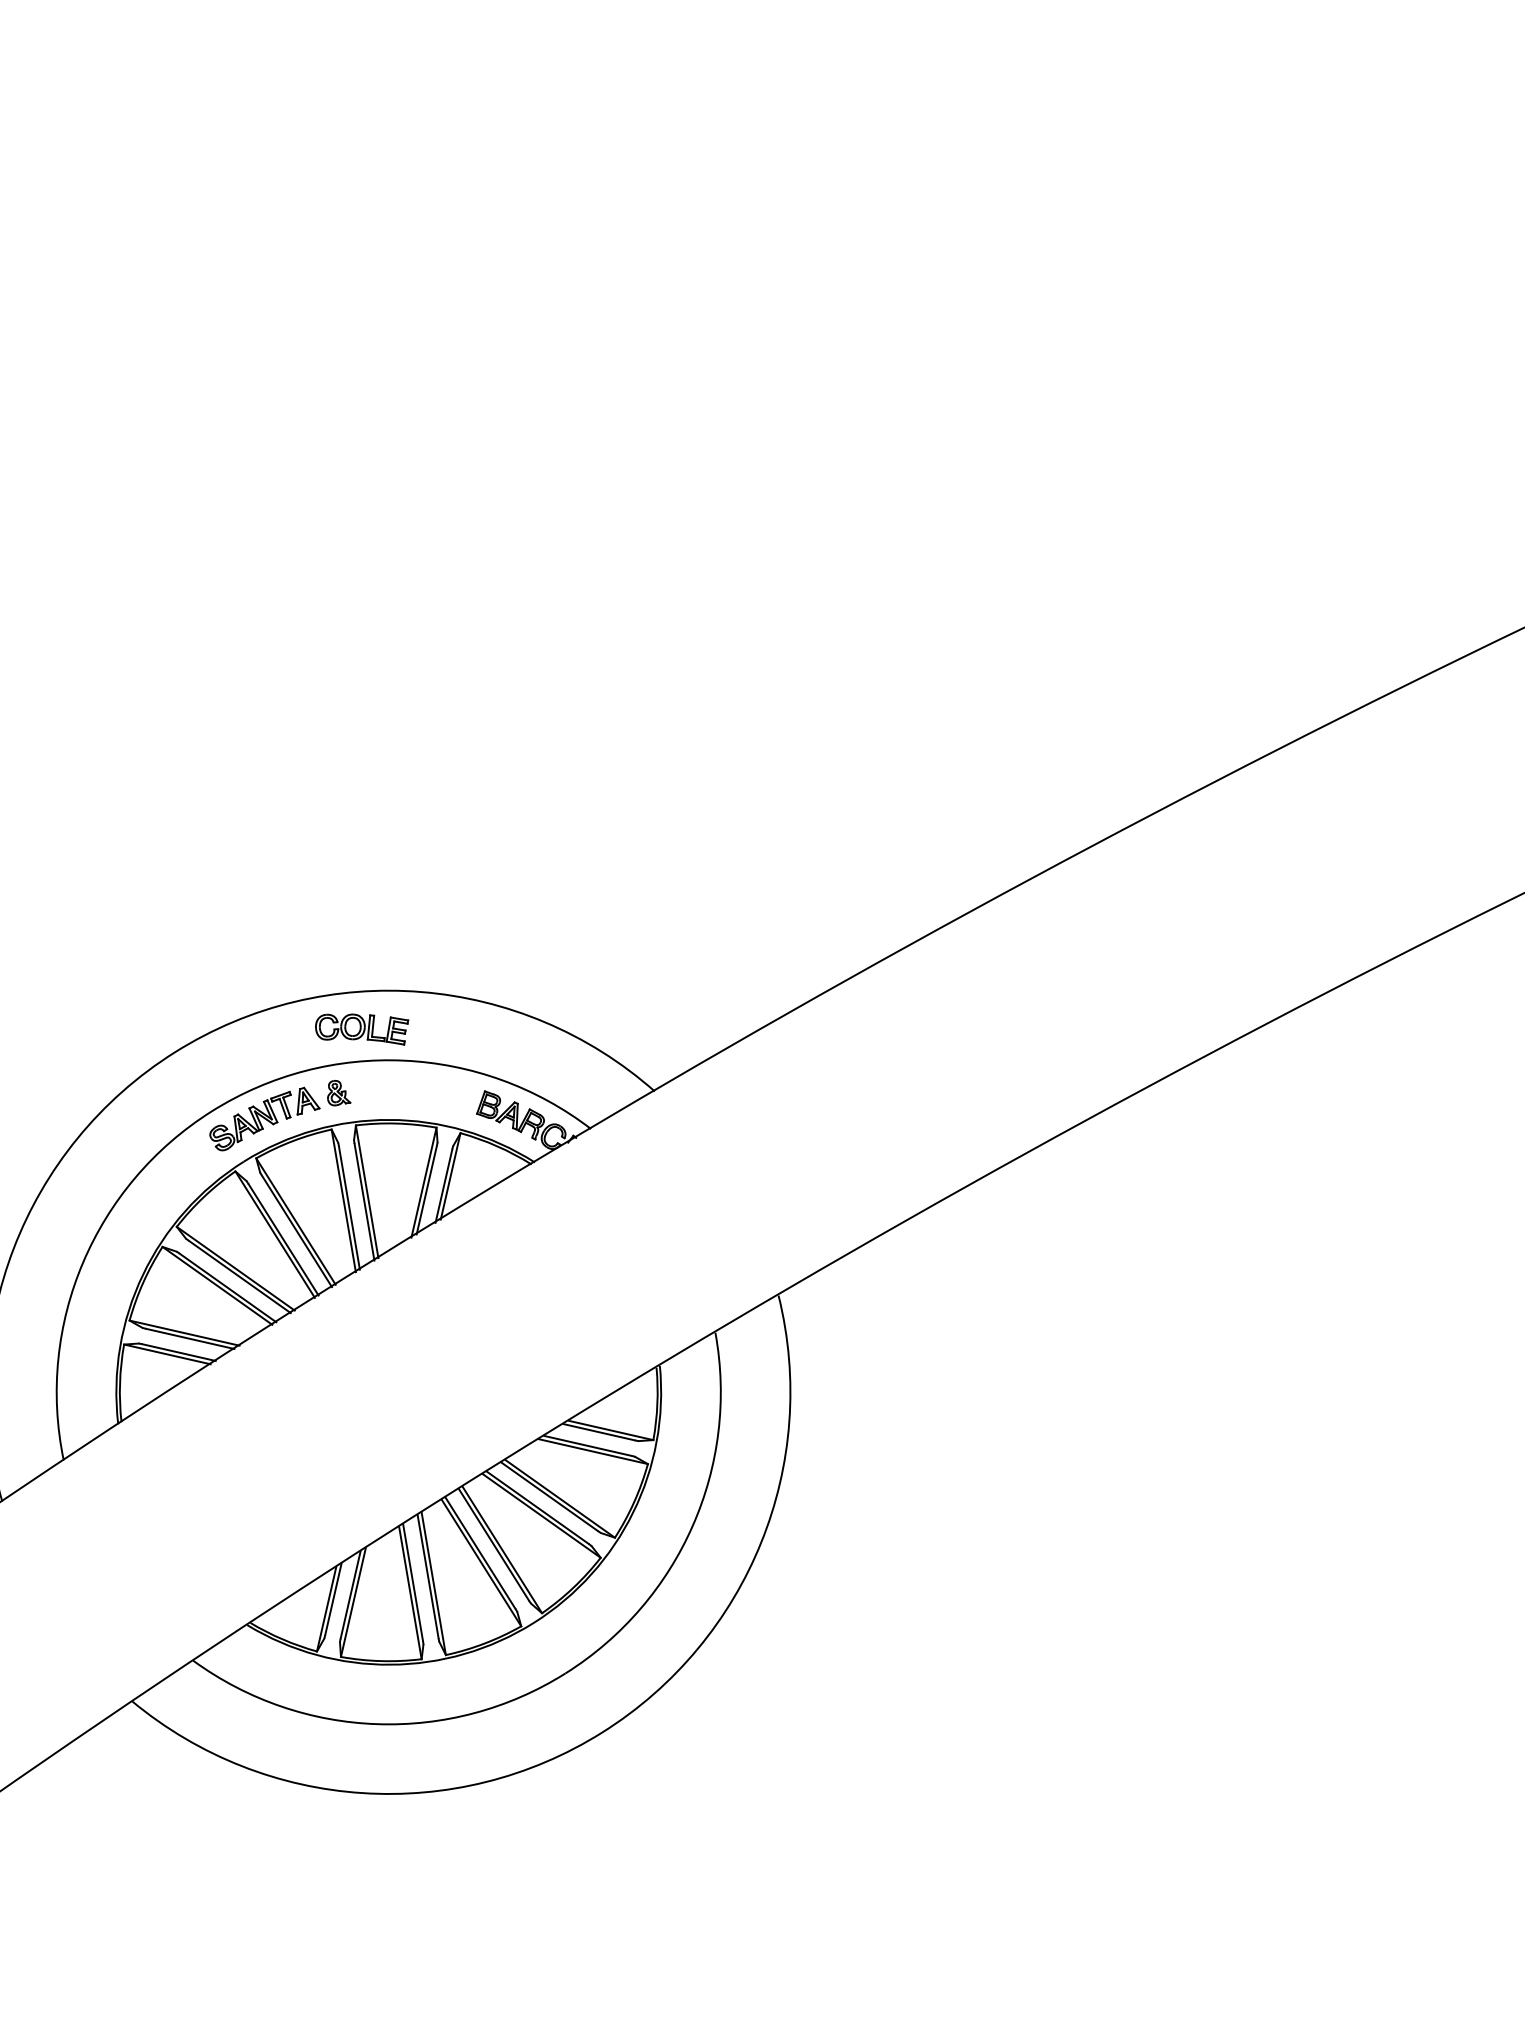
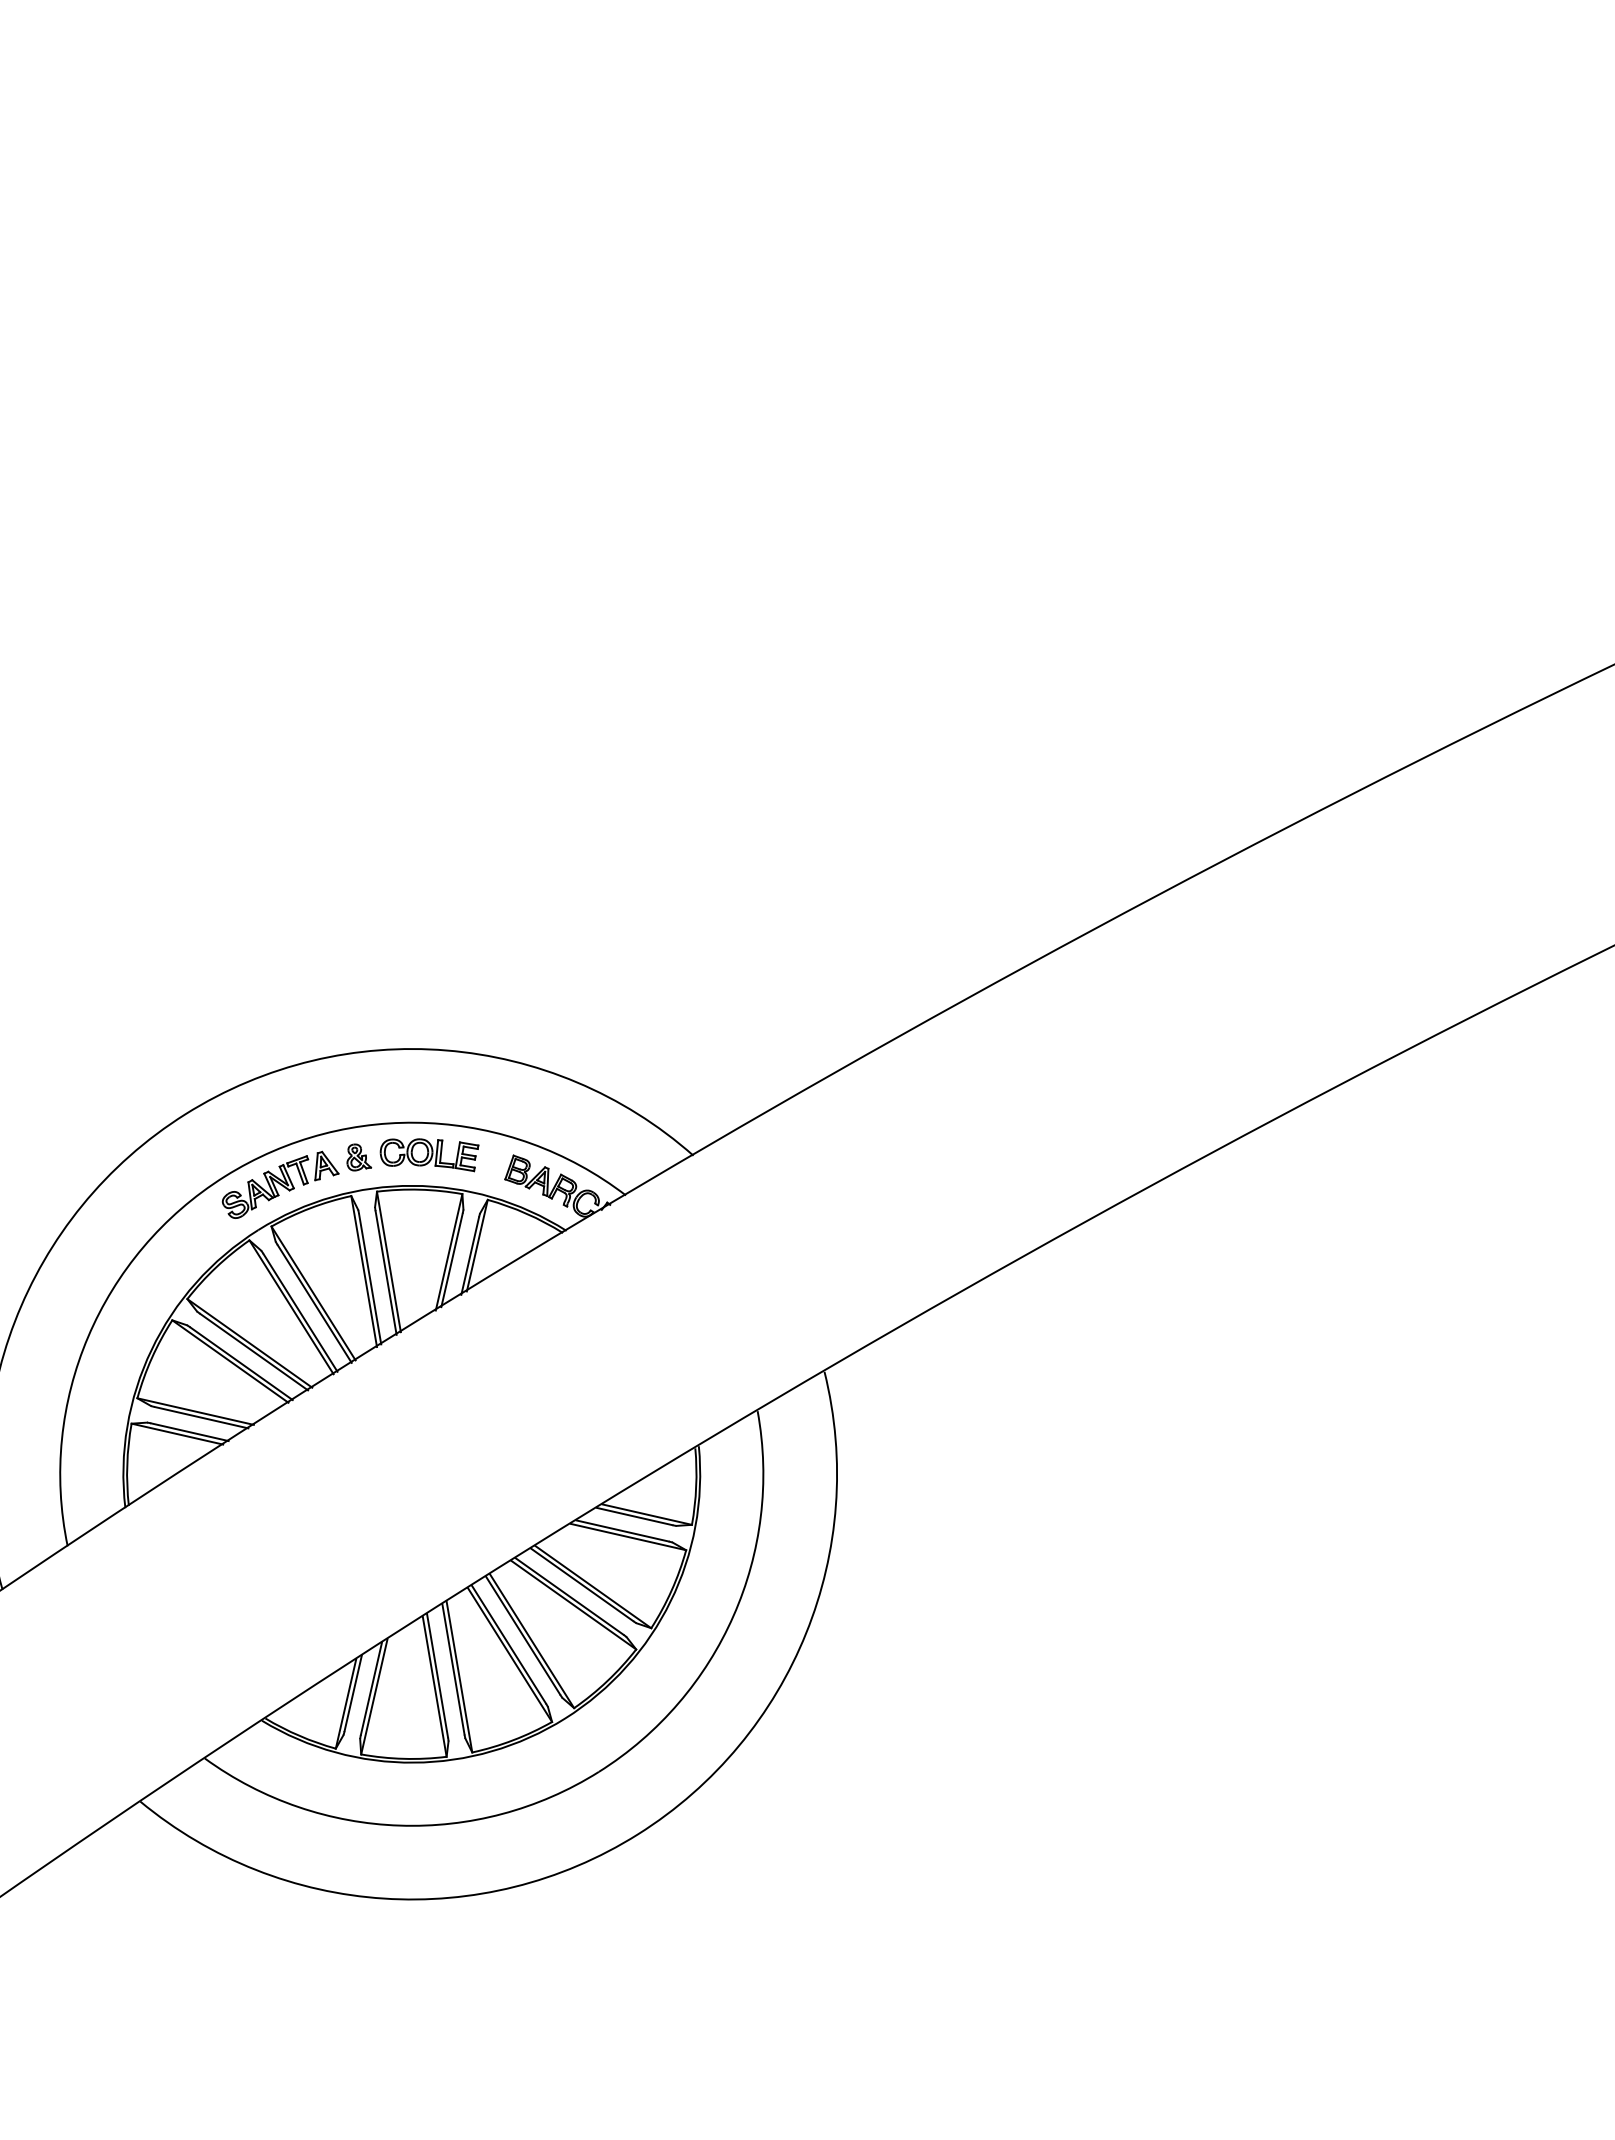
part: (362, 1029) -> (429, 1155), moved

